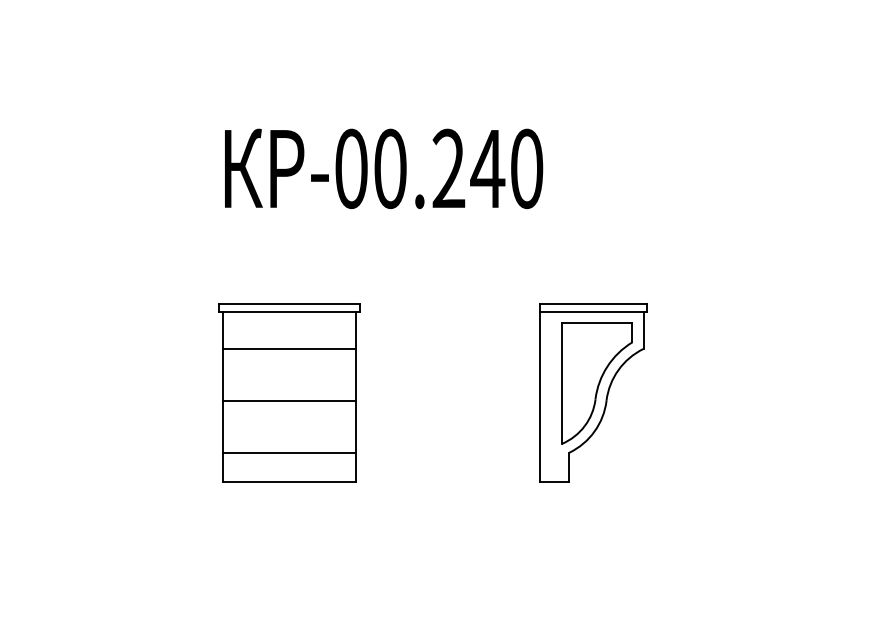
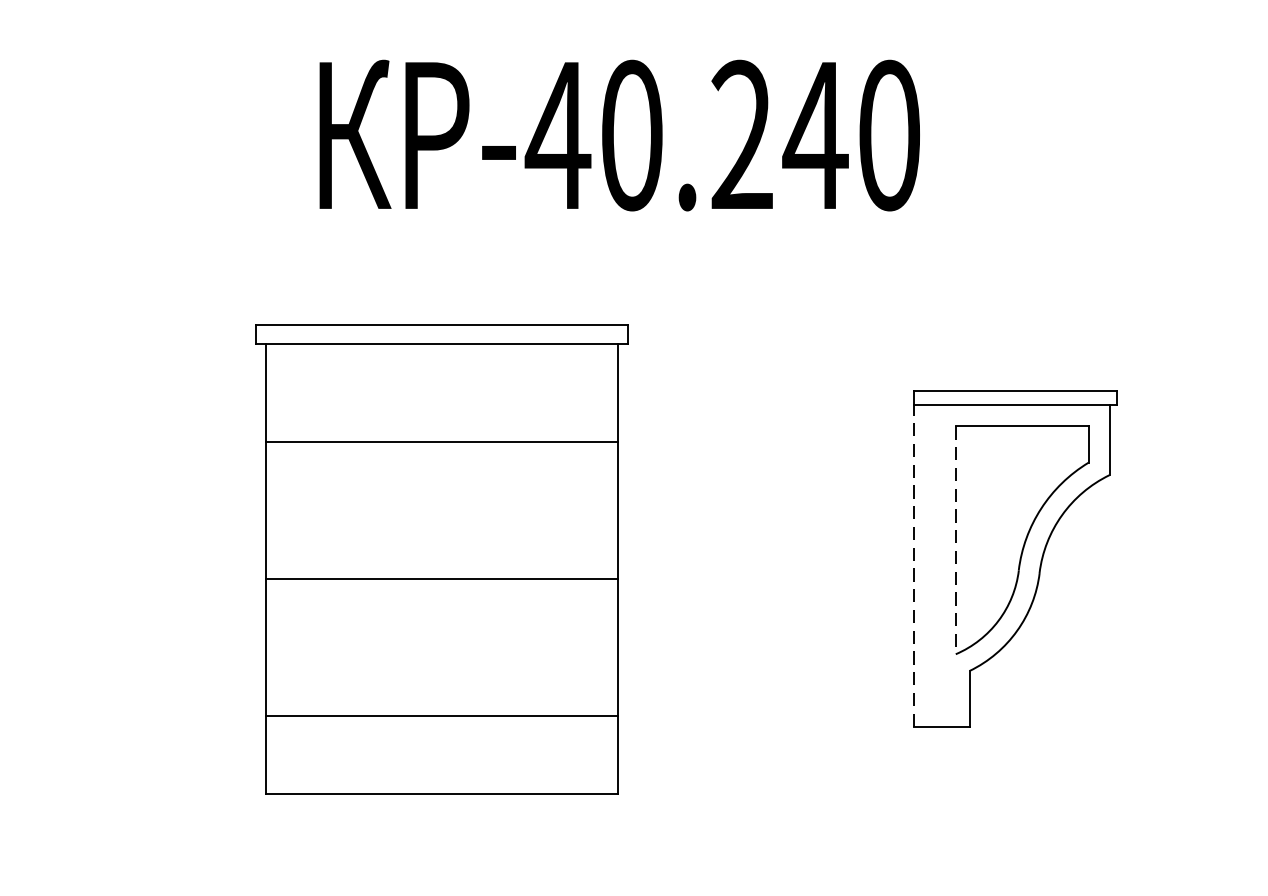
text: (350, 168) -> (556, 134), -00.240 -> -40.240
line: (562, 383) -> (956, 540), solid -> dashed
part: (289, 392) -> (441, 557), size x1.4
line: (539, 396) -> (913, 564), solid -> dashed

